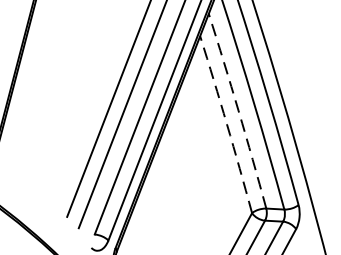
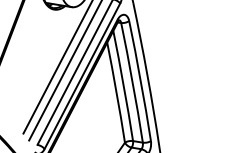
arc: (238, 110) -> (123, 85), dashed -> solid
arc: (226, 124) -> (116, 92), dashed -> solid

